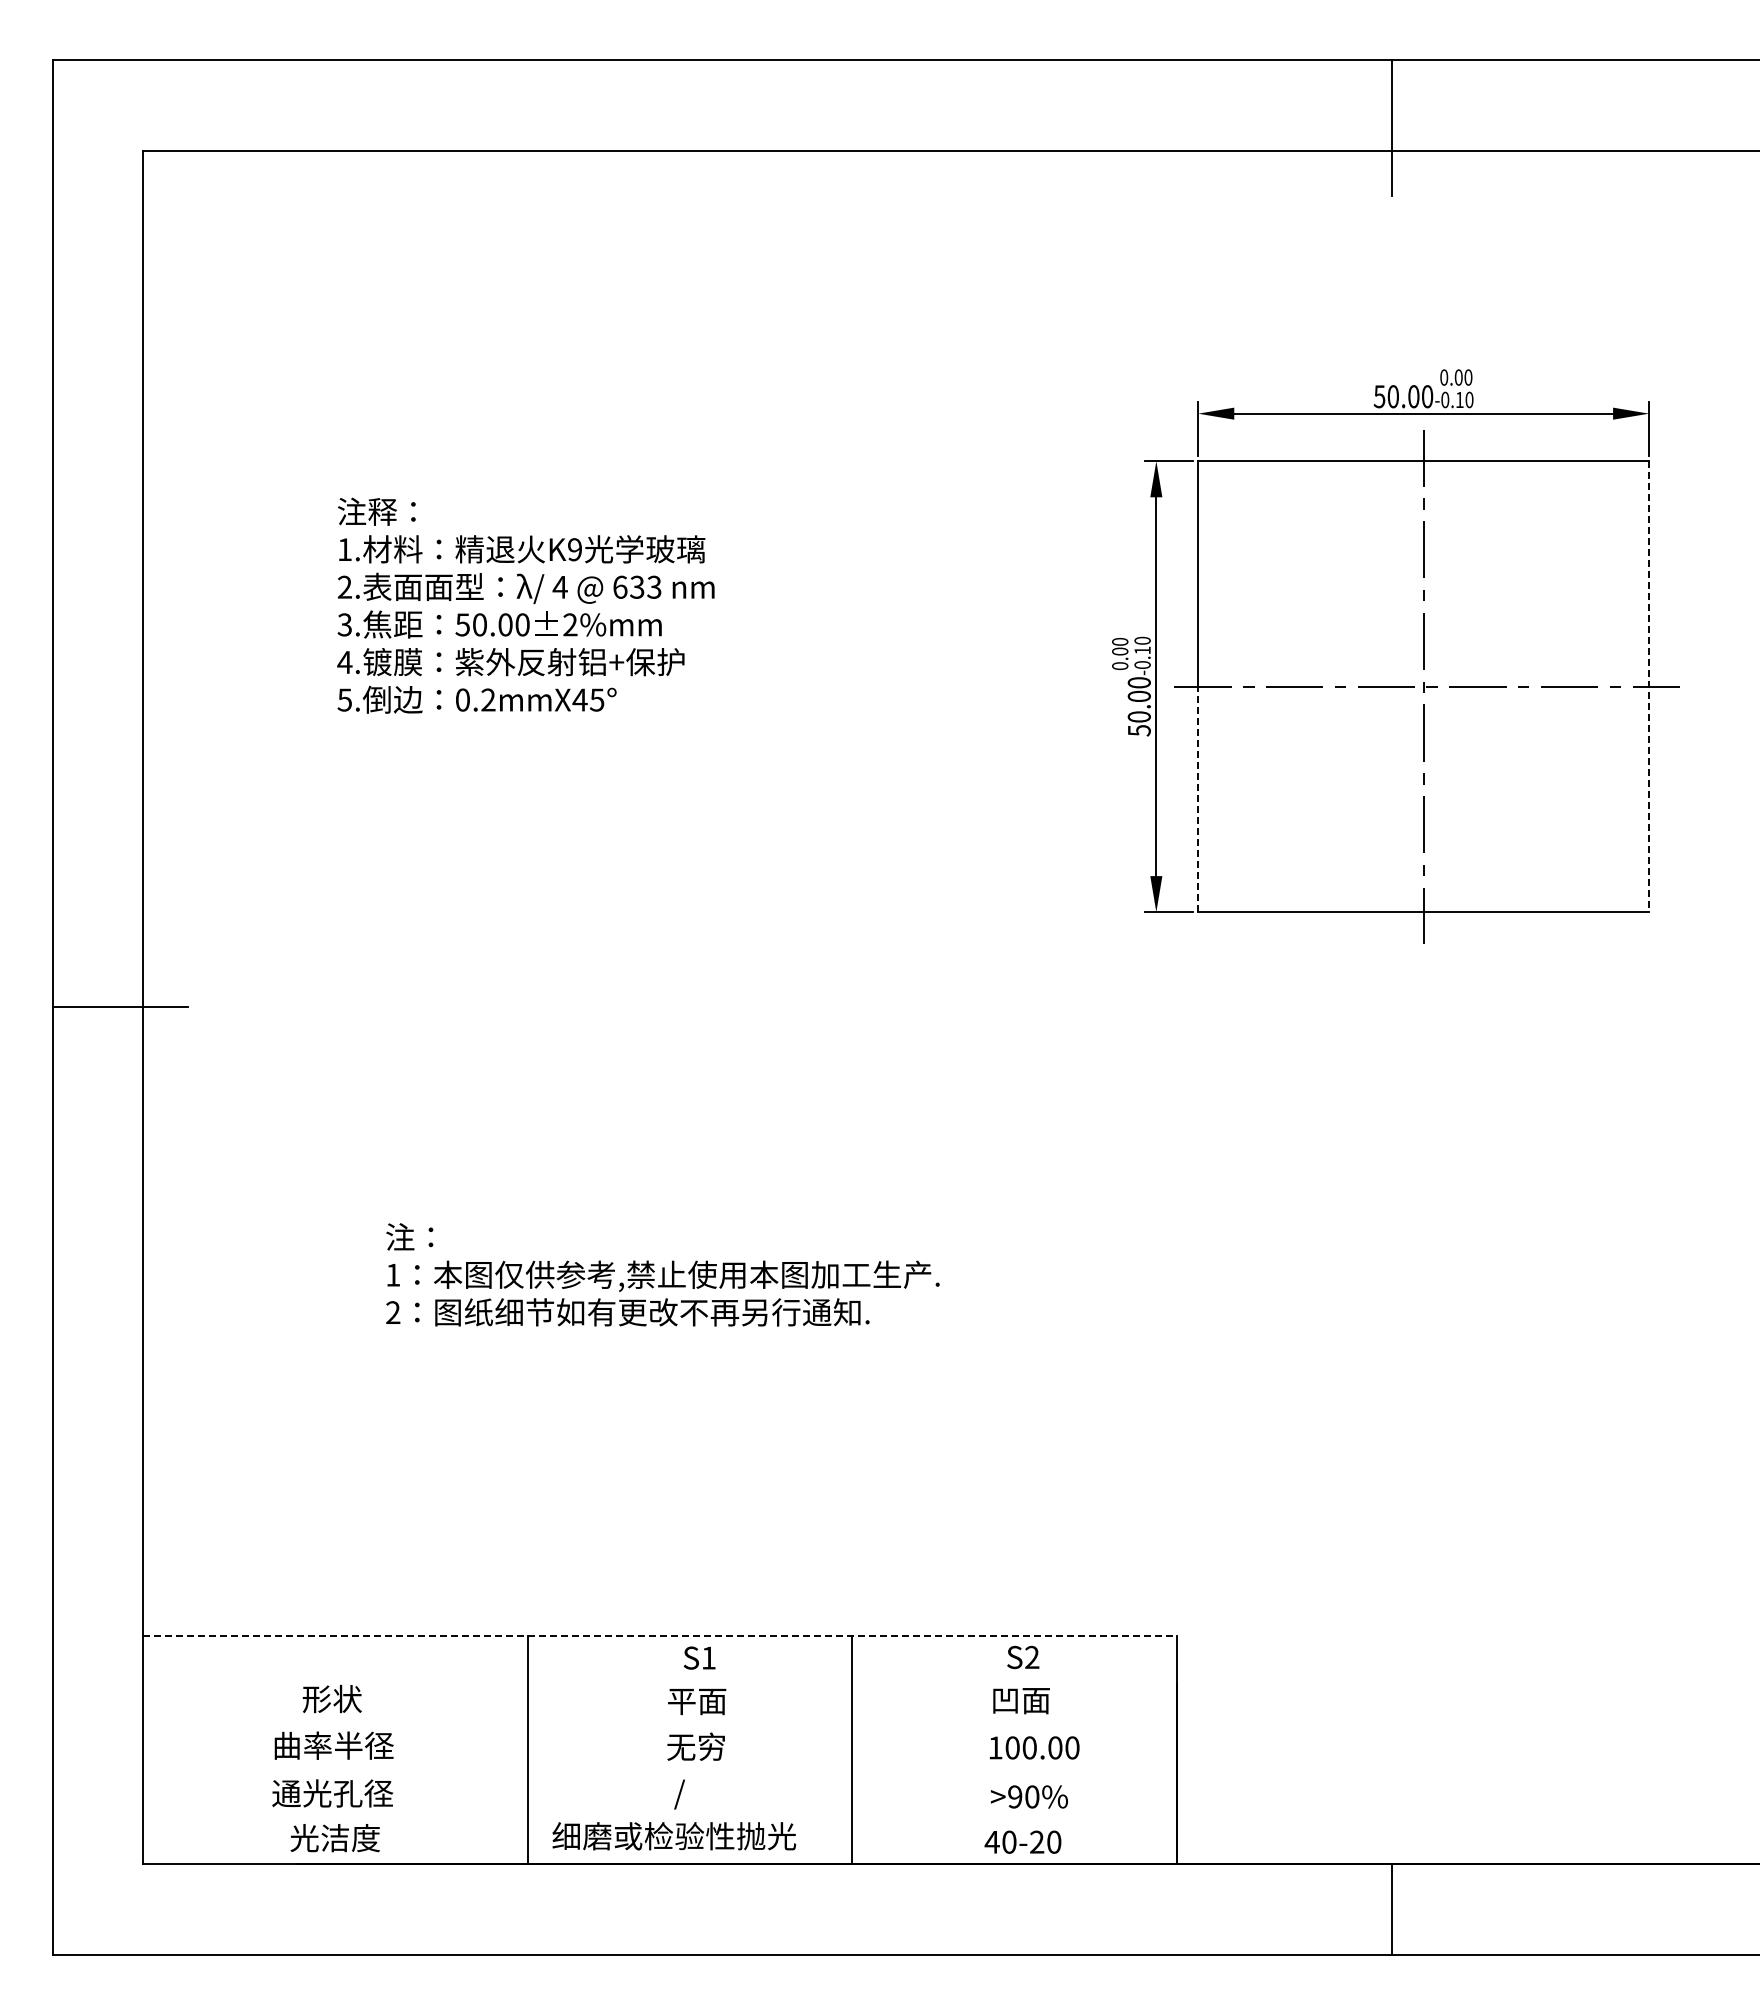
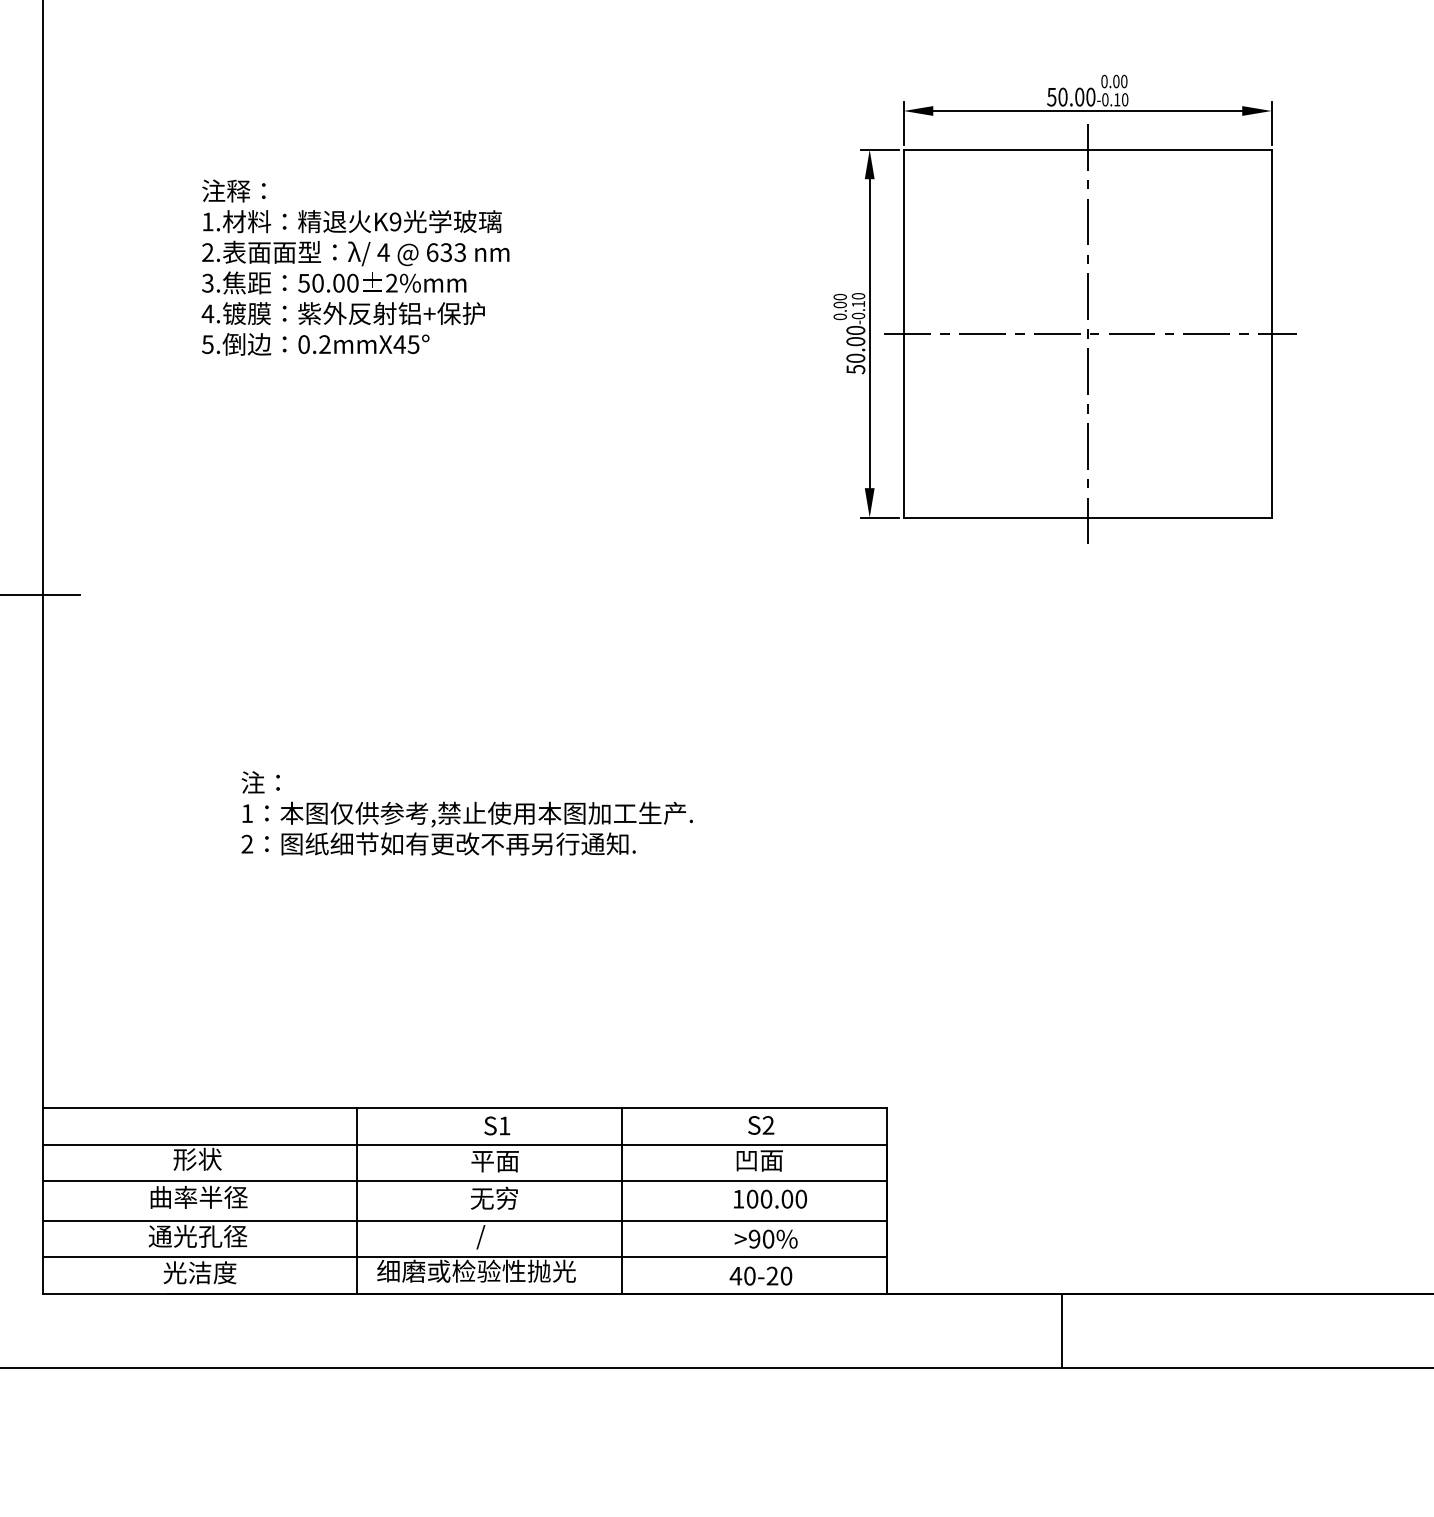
line: (1649, 687) -> (1271, 334), dashed -> solid
line: (1198, 799) -> (904, 425), dashed -> solid
line: (660, 1635) -> (465, 1107), dashed -> solid
line: (659, 1681) -> (464, 1145), added
line: (659, 1725) -> (464, 1180), added
line: (659, 1774) -> (464, 1220), added
line: (659, 1819) -> (464, 1257), added

